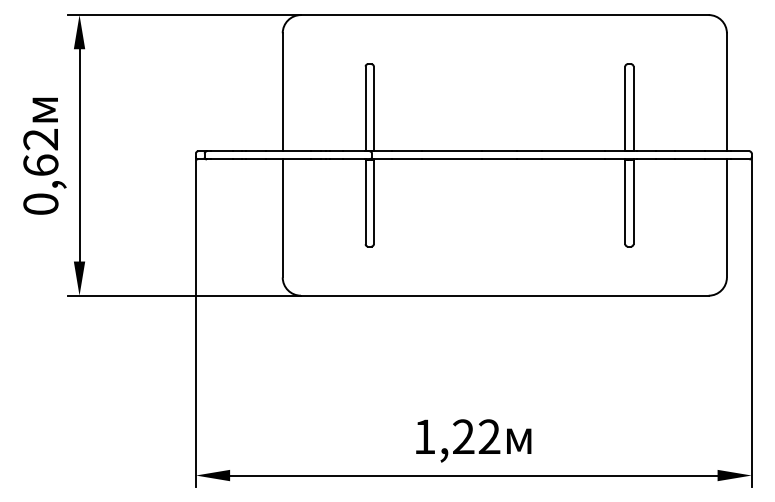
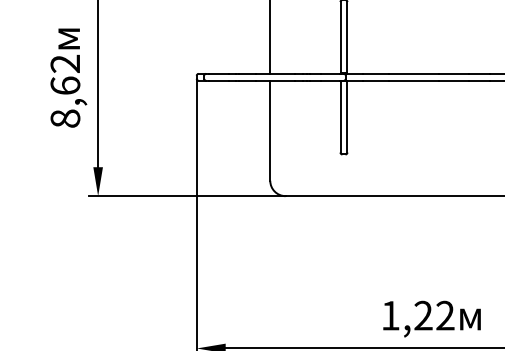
text: (40, 203) -> (65, 118), 0,62 -> 8,62

